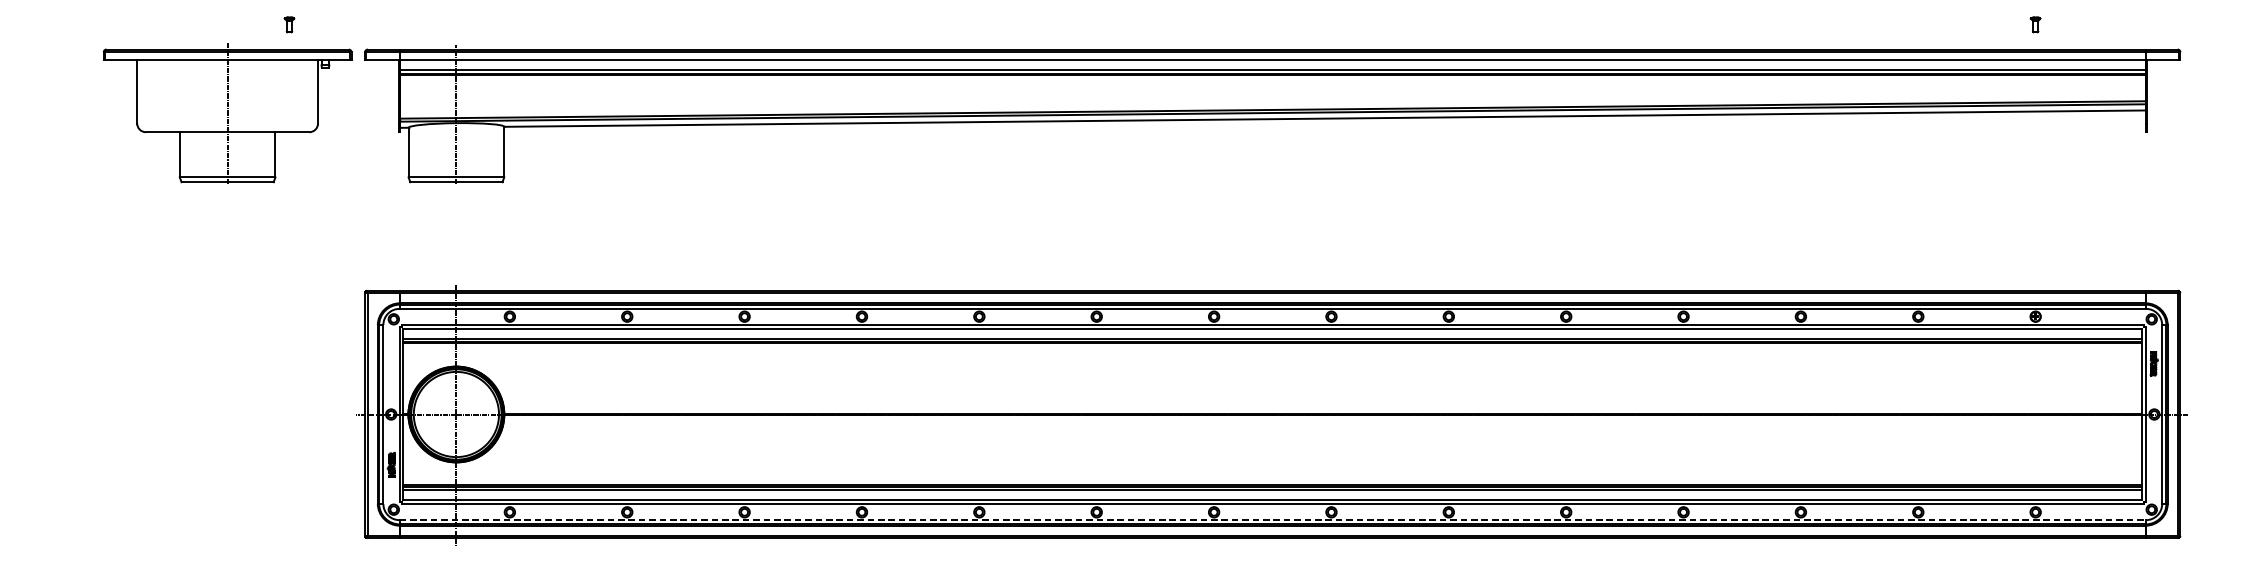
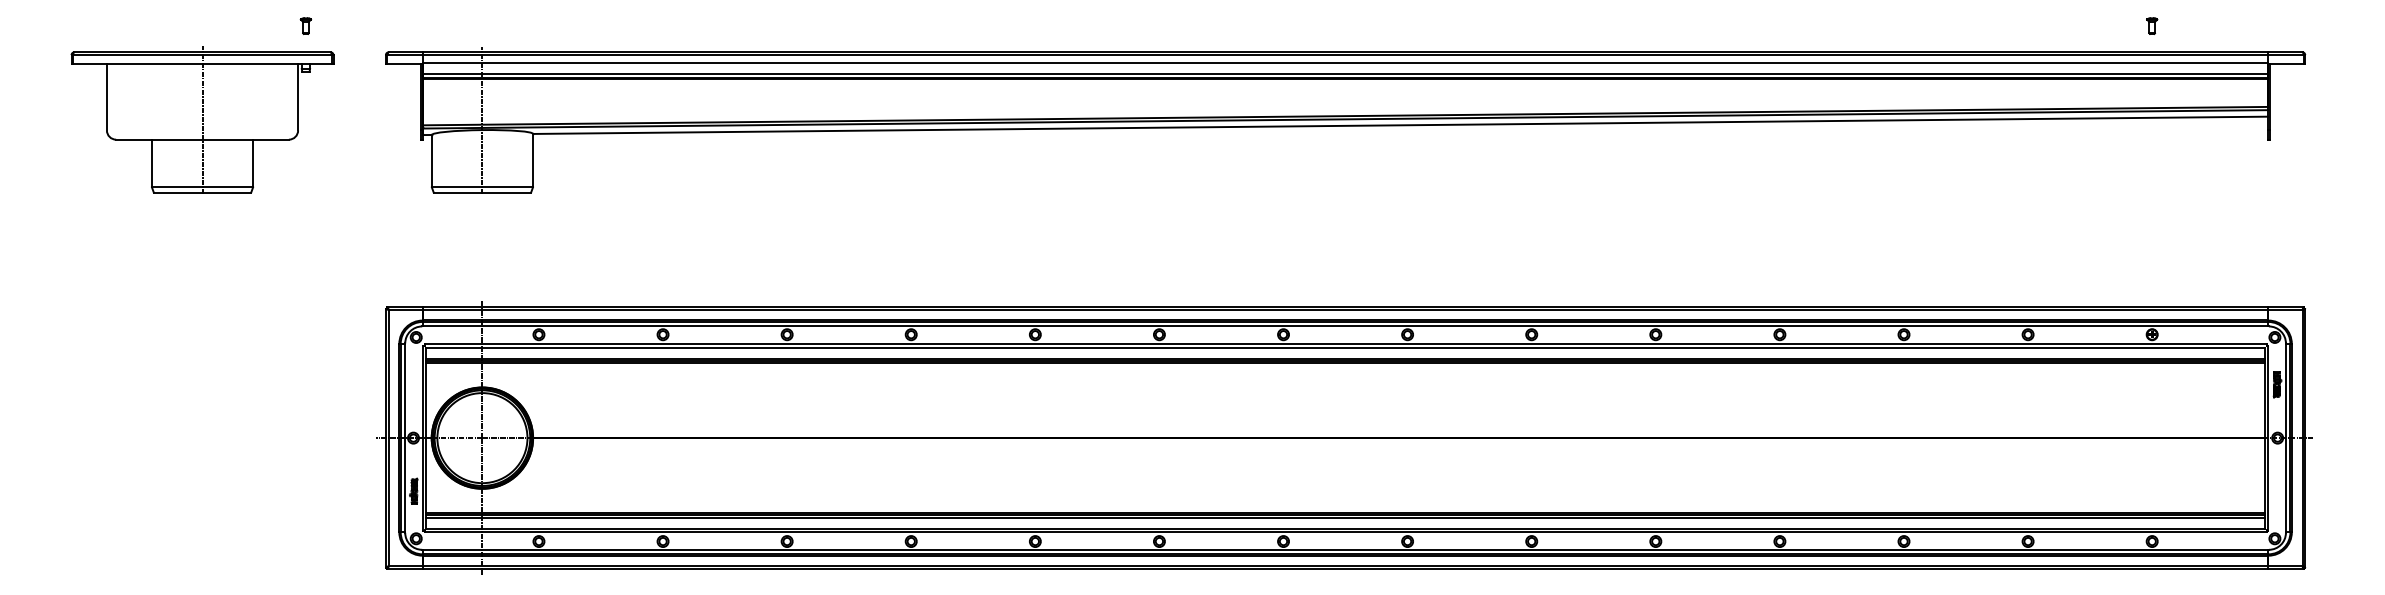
part: (227, 113) -> (202, 119), moved
line: (1273, 519) -> (1346, 549), dashed -> solid

